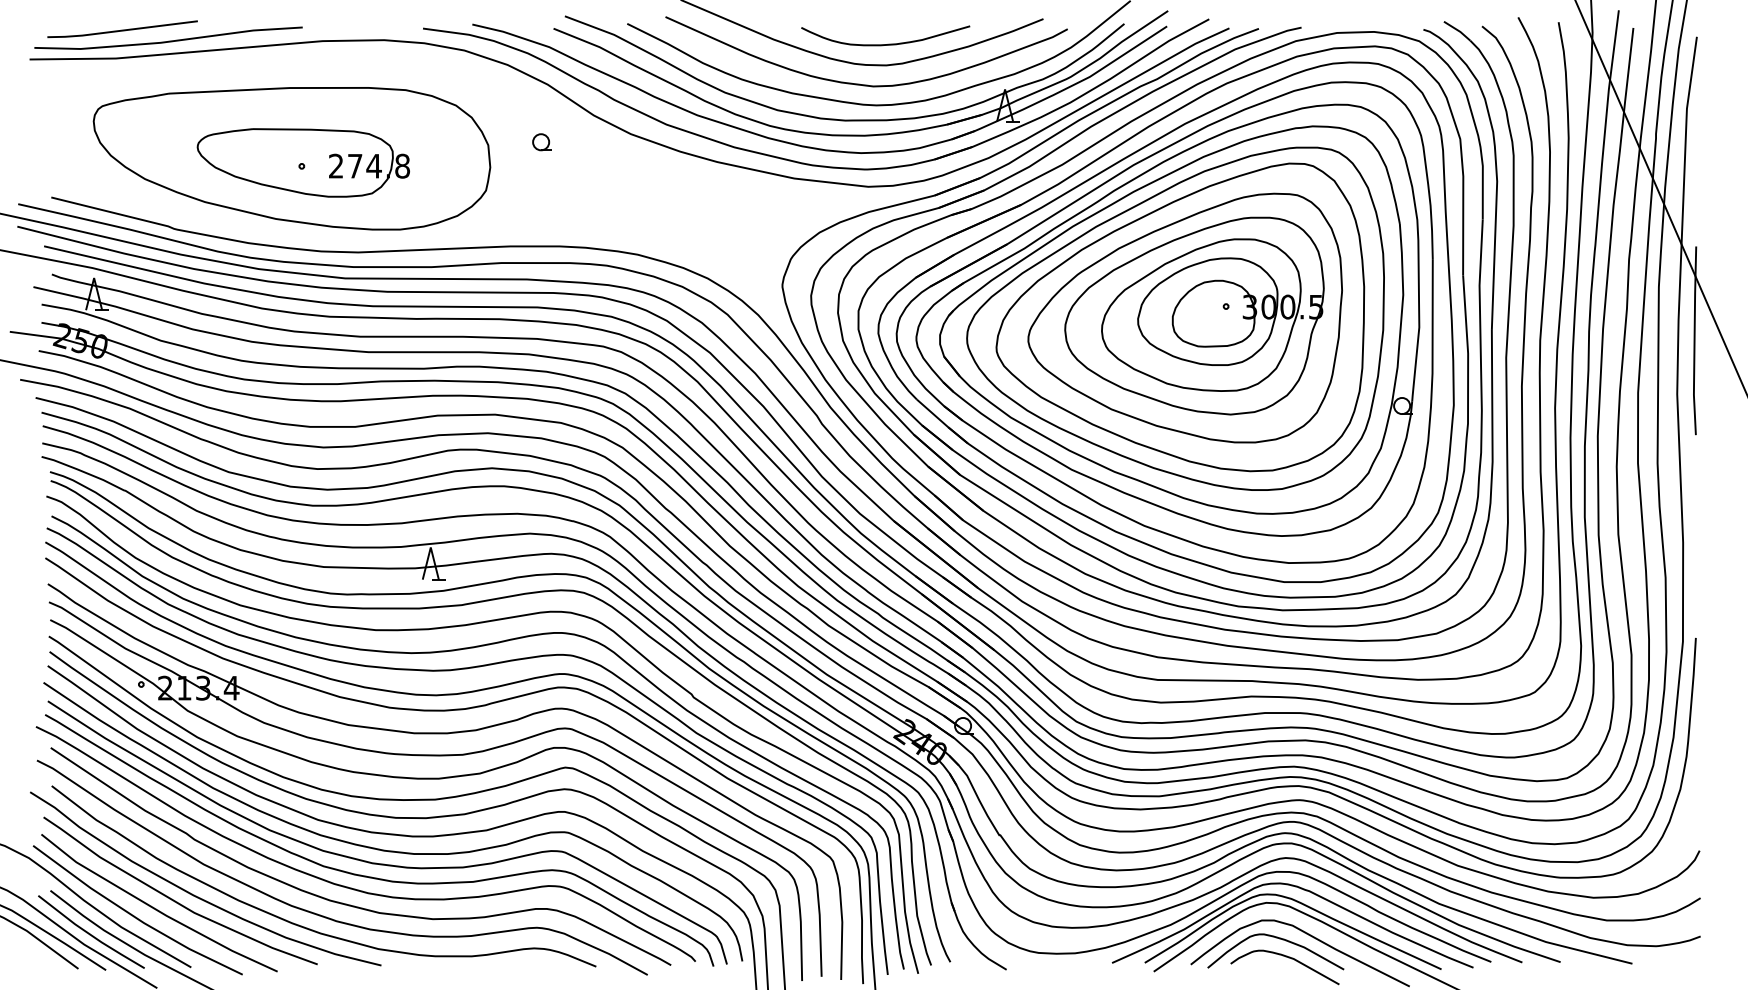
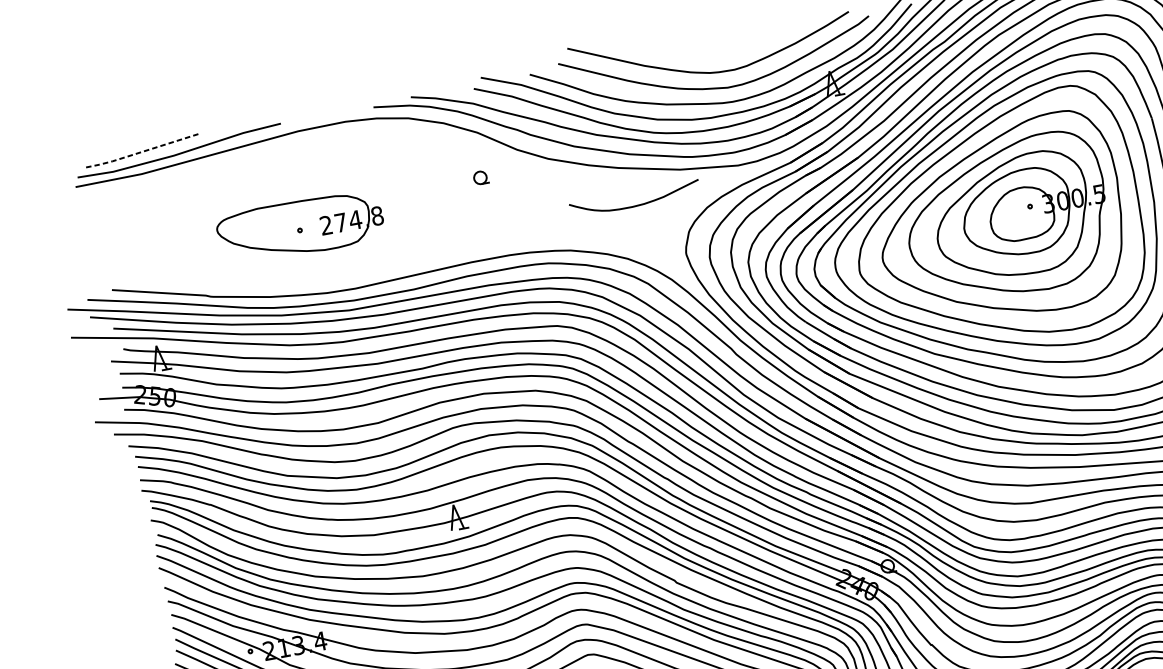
line: (121, 30) -> (142, 151), solid -> dashed
curve: (888, 43) -> (638, 204), moved
part: (291, 158) -> (290, 225), removed

